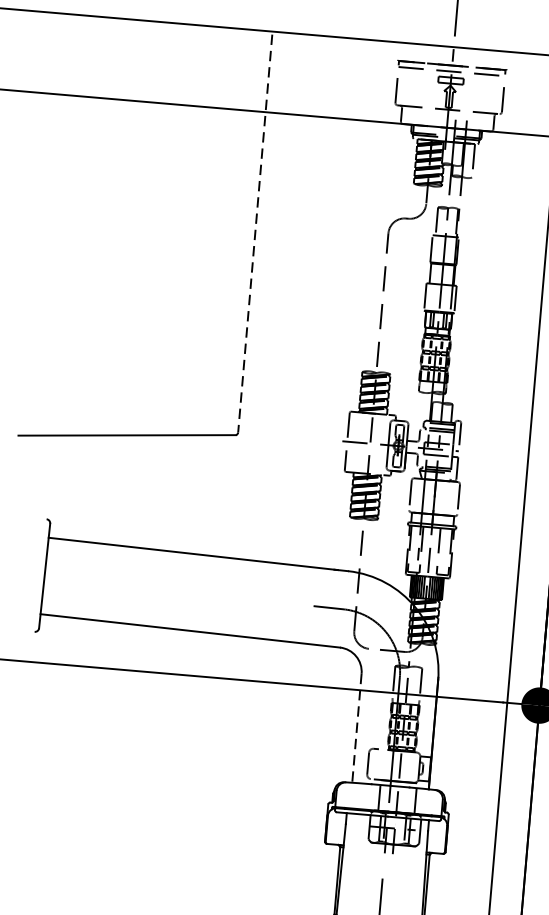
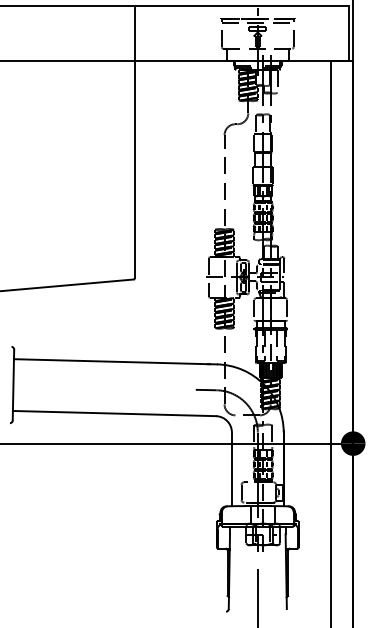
line: (255, 234) -> (135, 143), dashed -> solid
line: (356, 728) -> (231, 469), dashed -> solid

